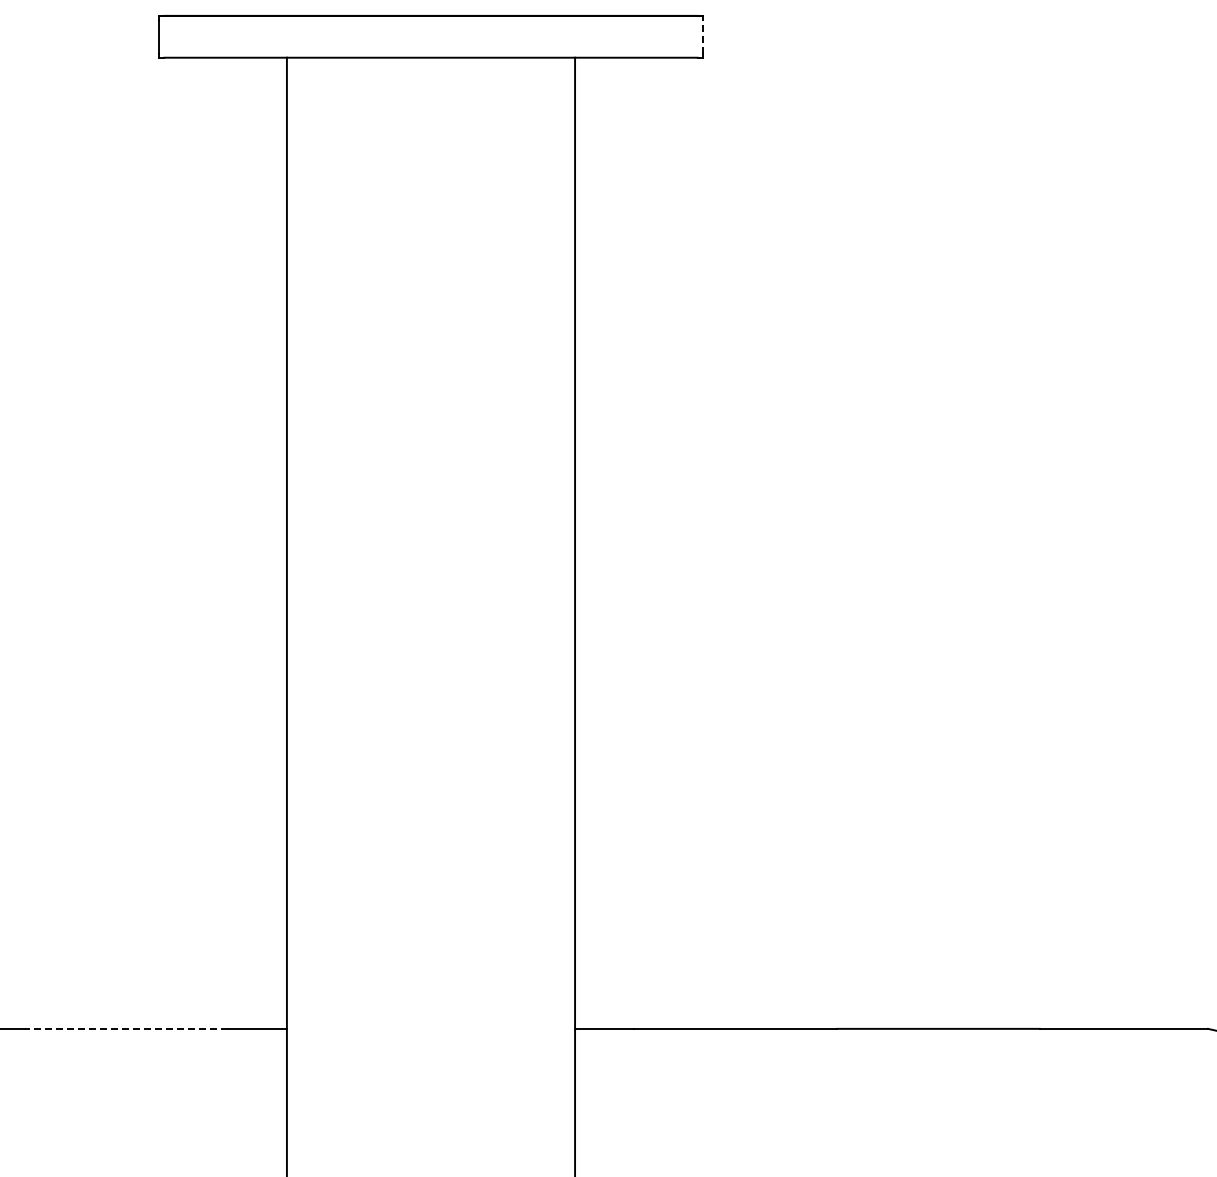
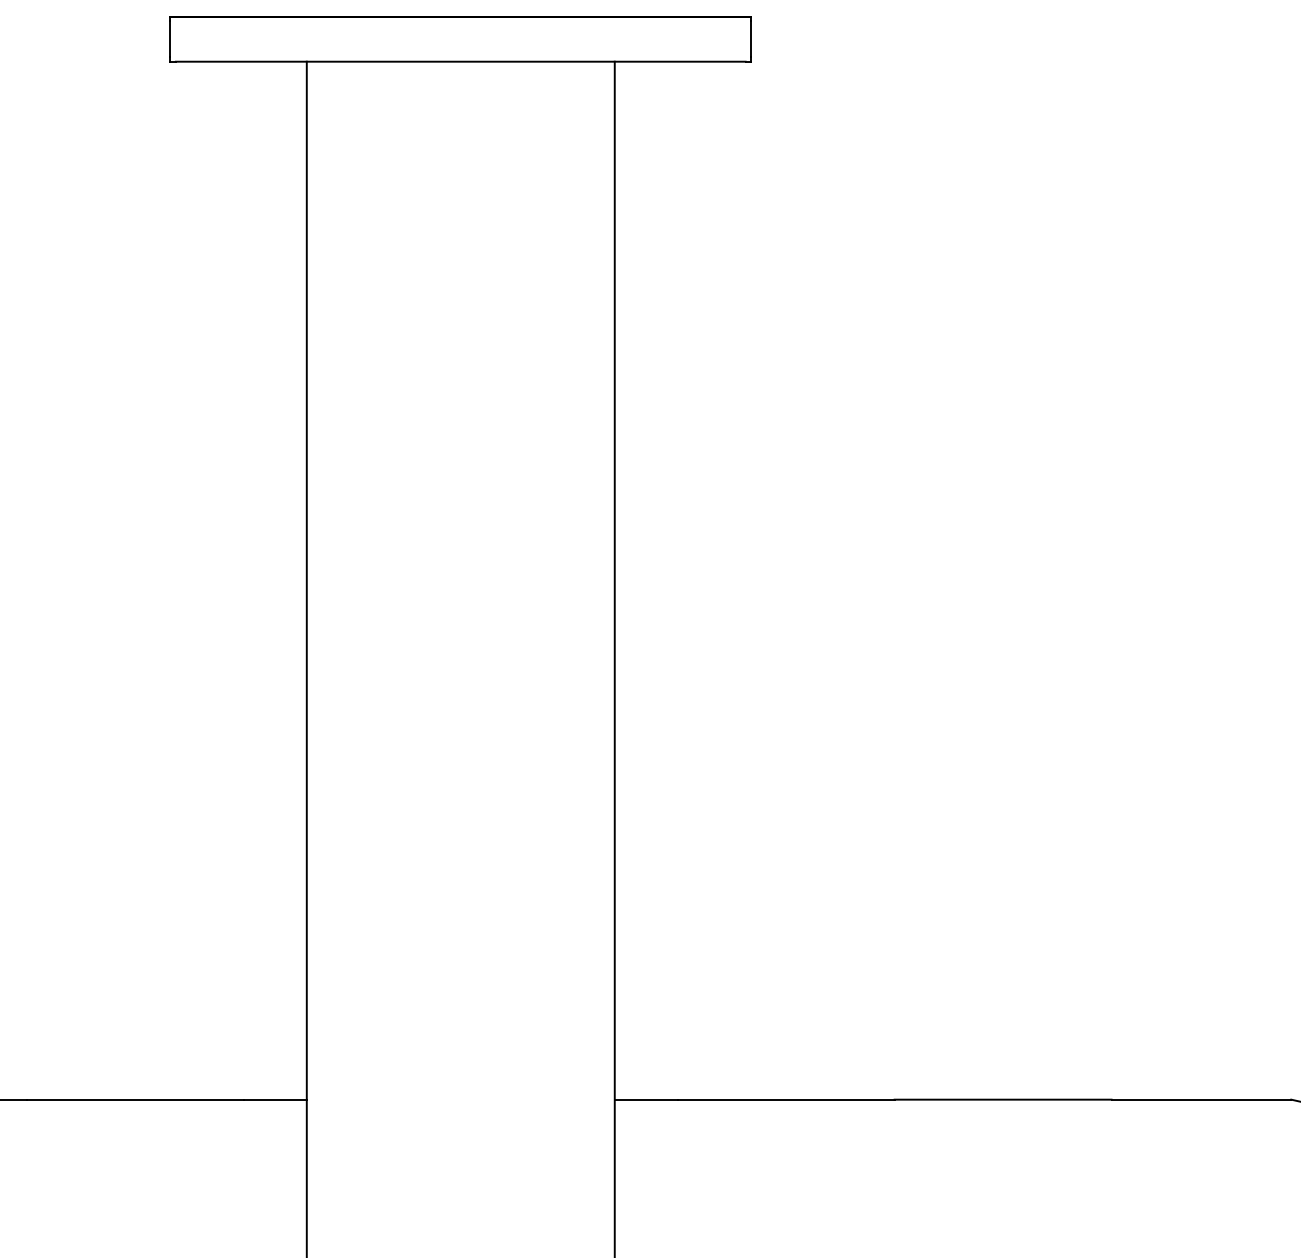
line: (702, 36) -> (750, 39), dashed -> solid
line: (126, 1028) -> (135, 1099), dashed -> solid

